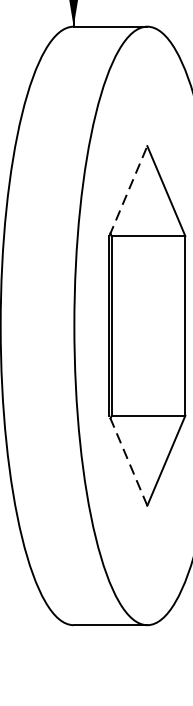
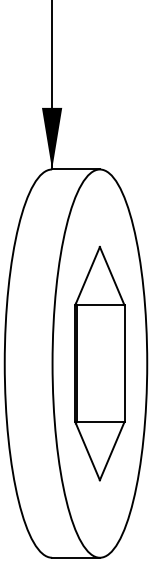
line: (128, 191) -> (87, 276), dashed -> solid
line: (128, 461) -> (87, 451), dashed -> solid

